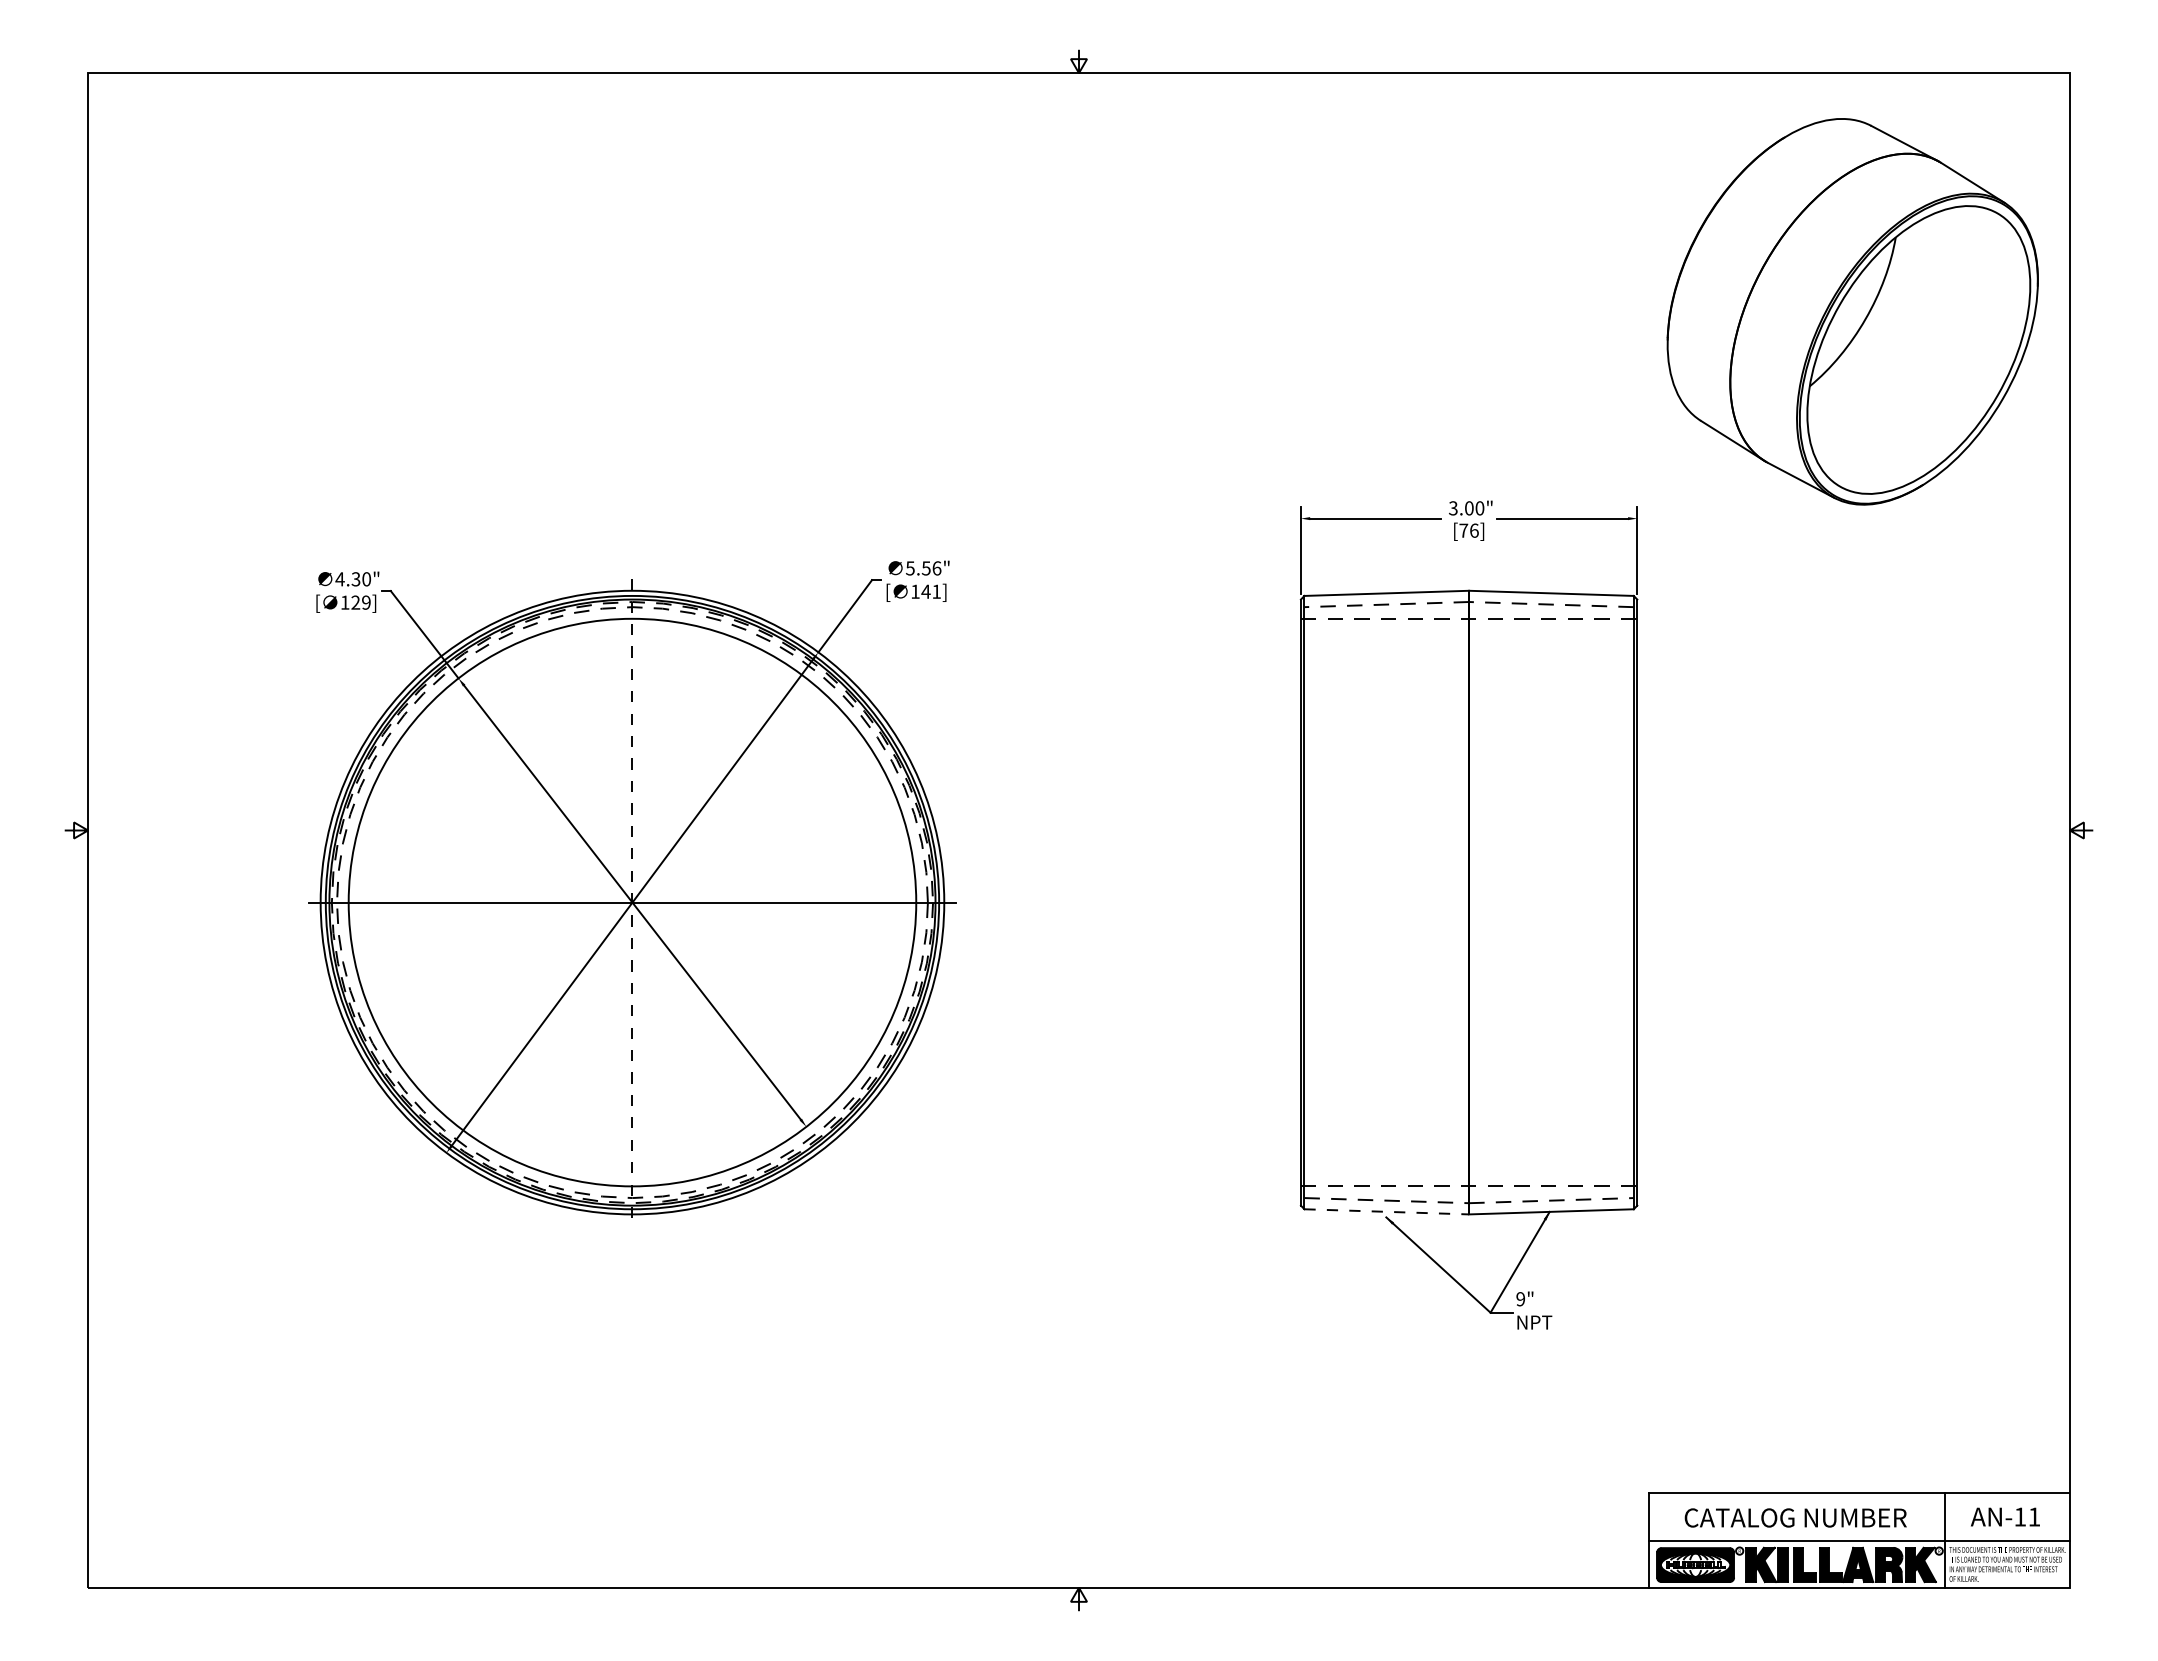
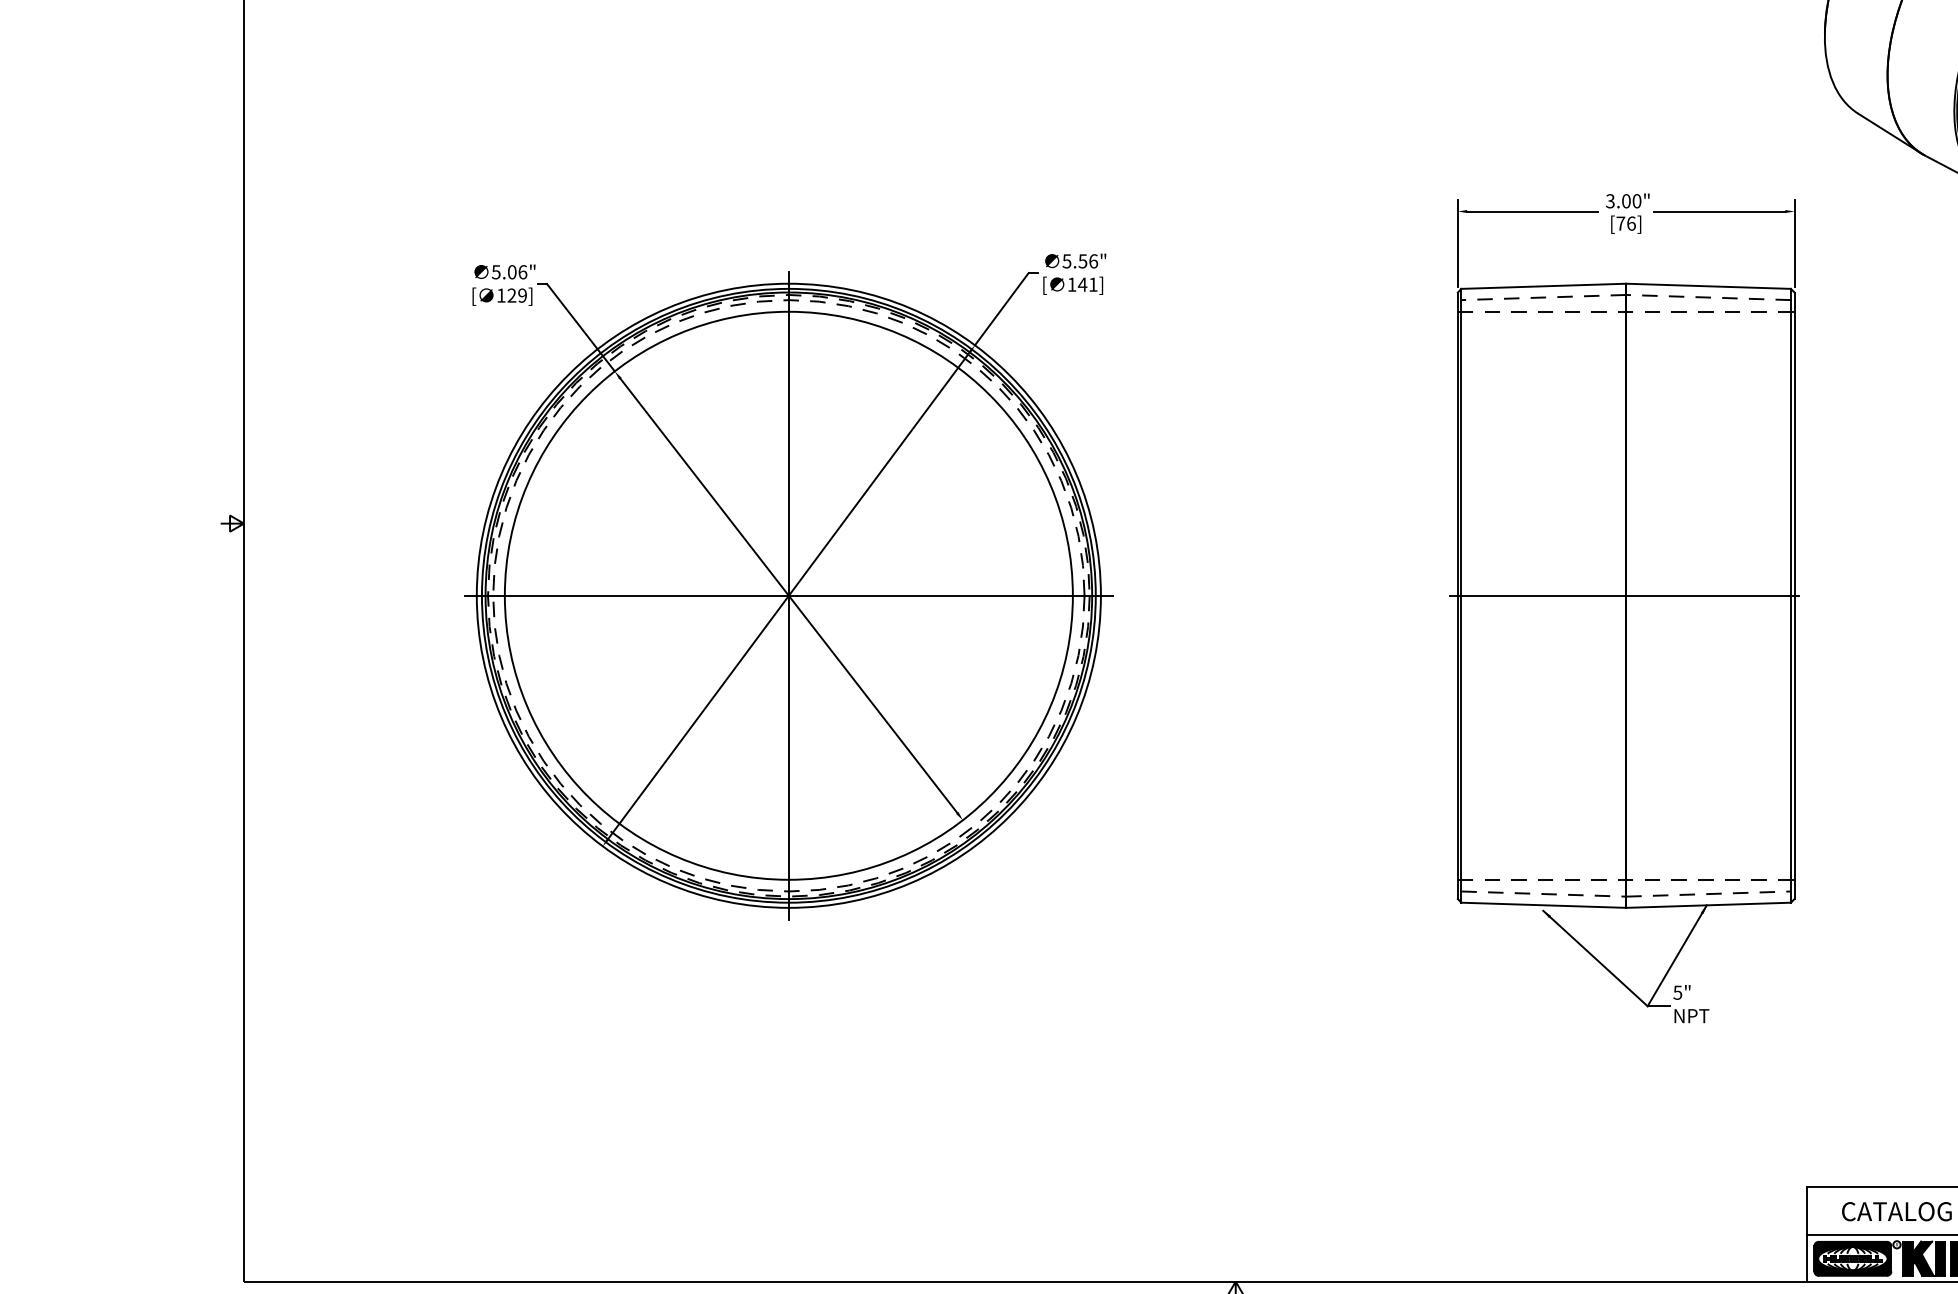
text: (353, 579) -> (509, 272), 4.30" -> 5.06"
line: (1467, 902) -> (1624, 595), added
line: (632, 903) -> (788, 596), dashed -> solid
line: (1387, 1211) -> (1544, 904), dashed -> solid
text: (1520, 1299) -> (1677, 993), 9" -> 5"

